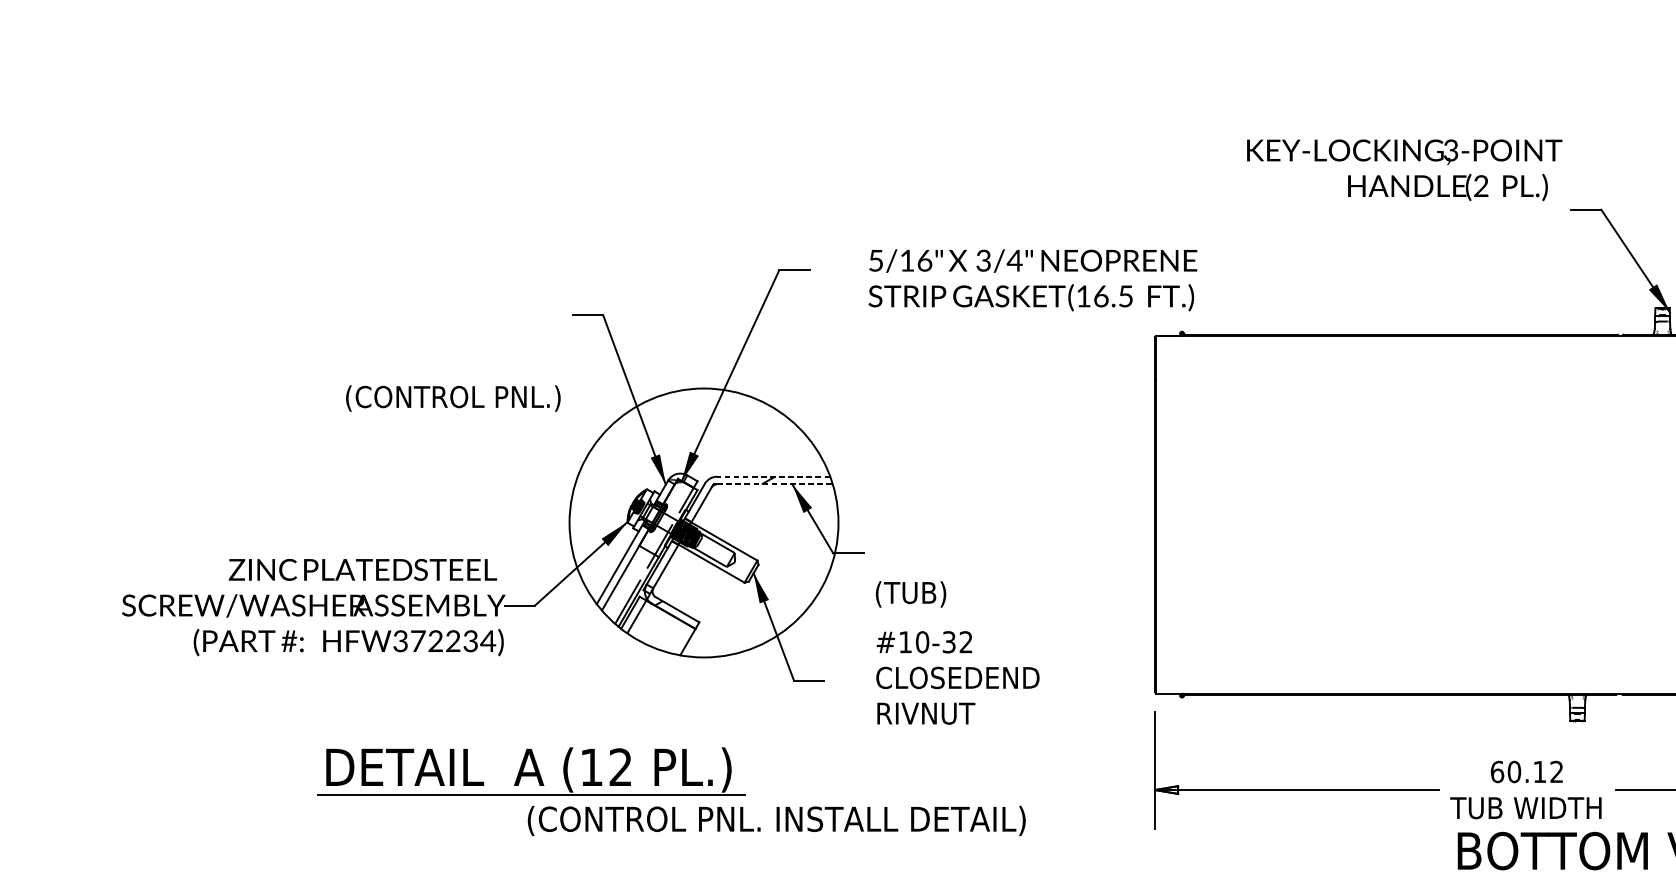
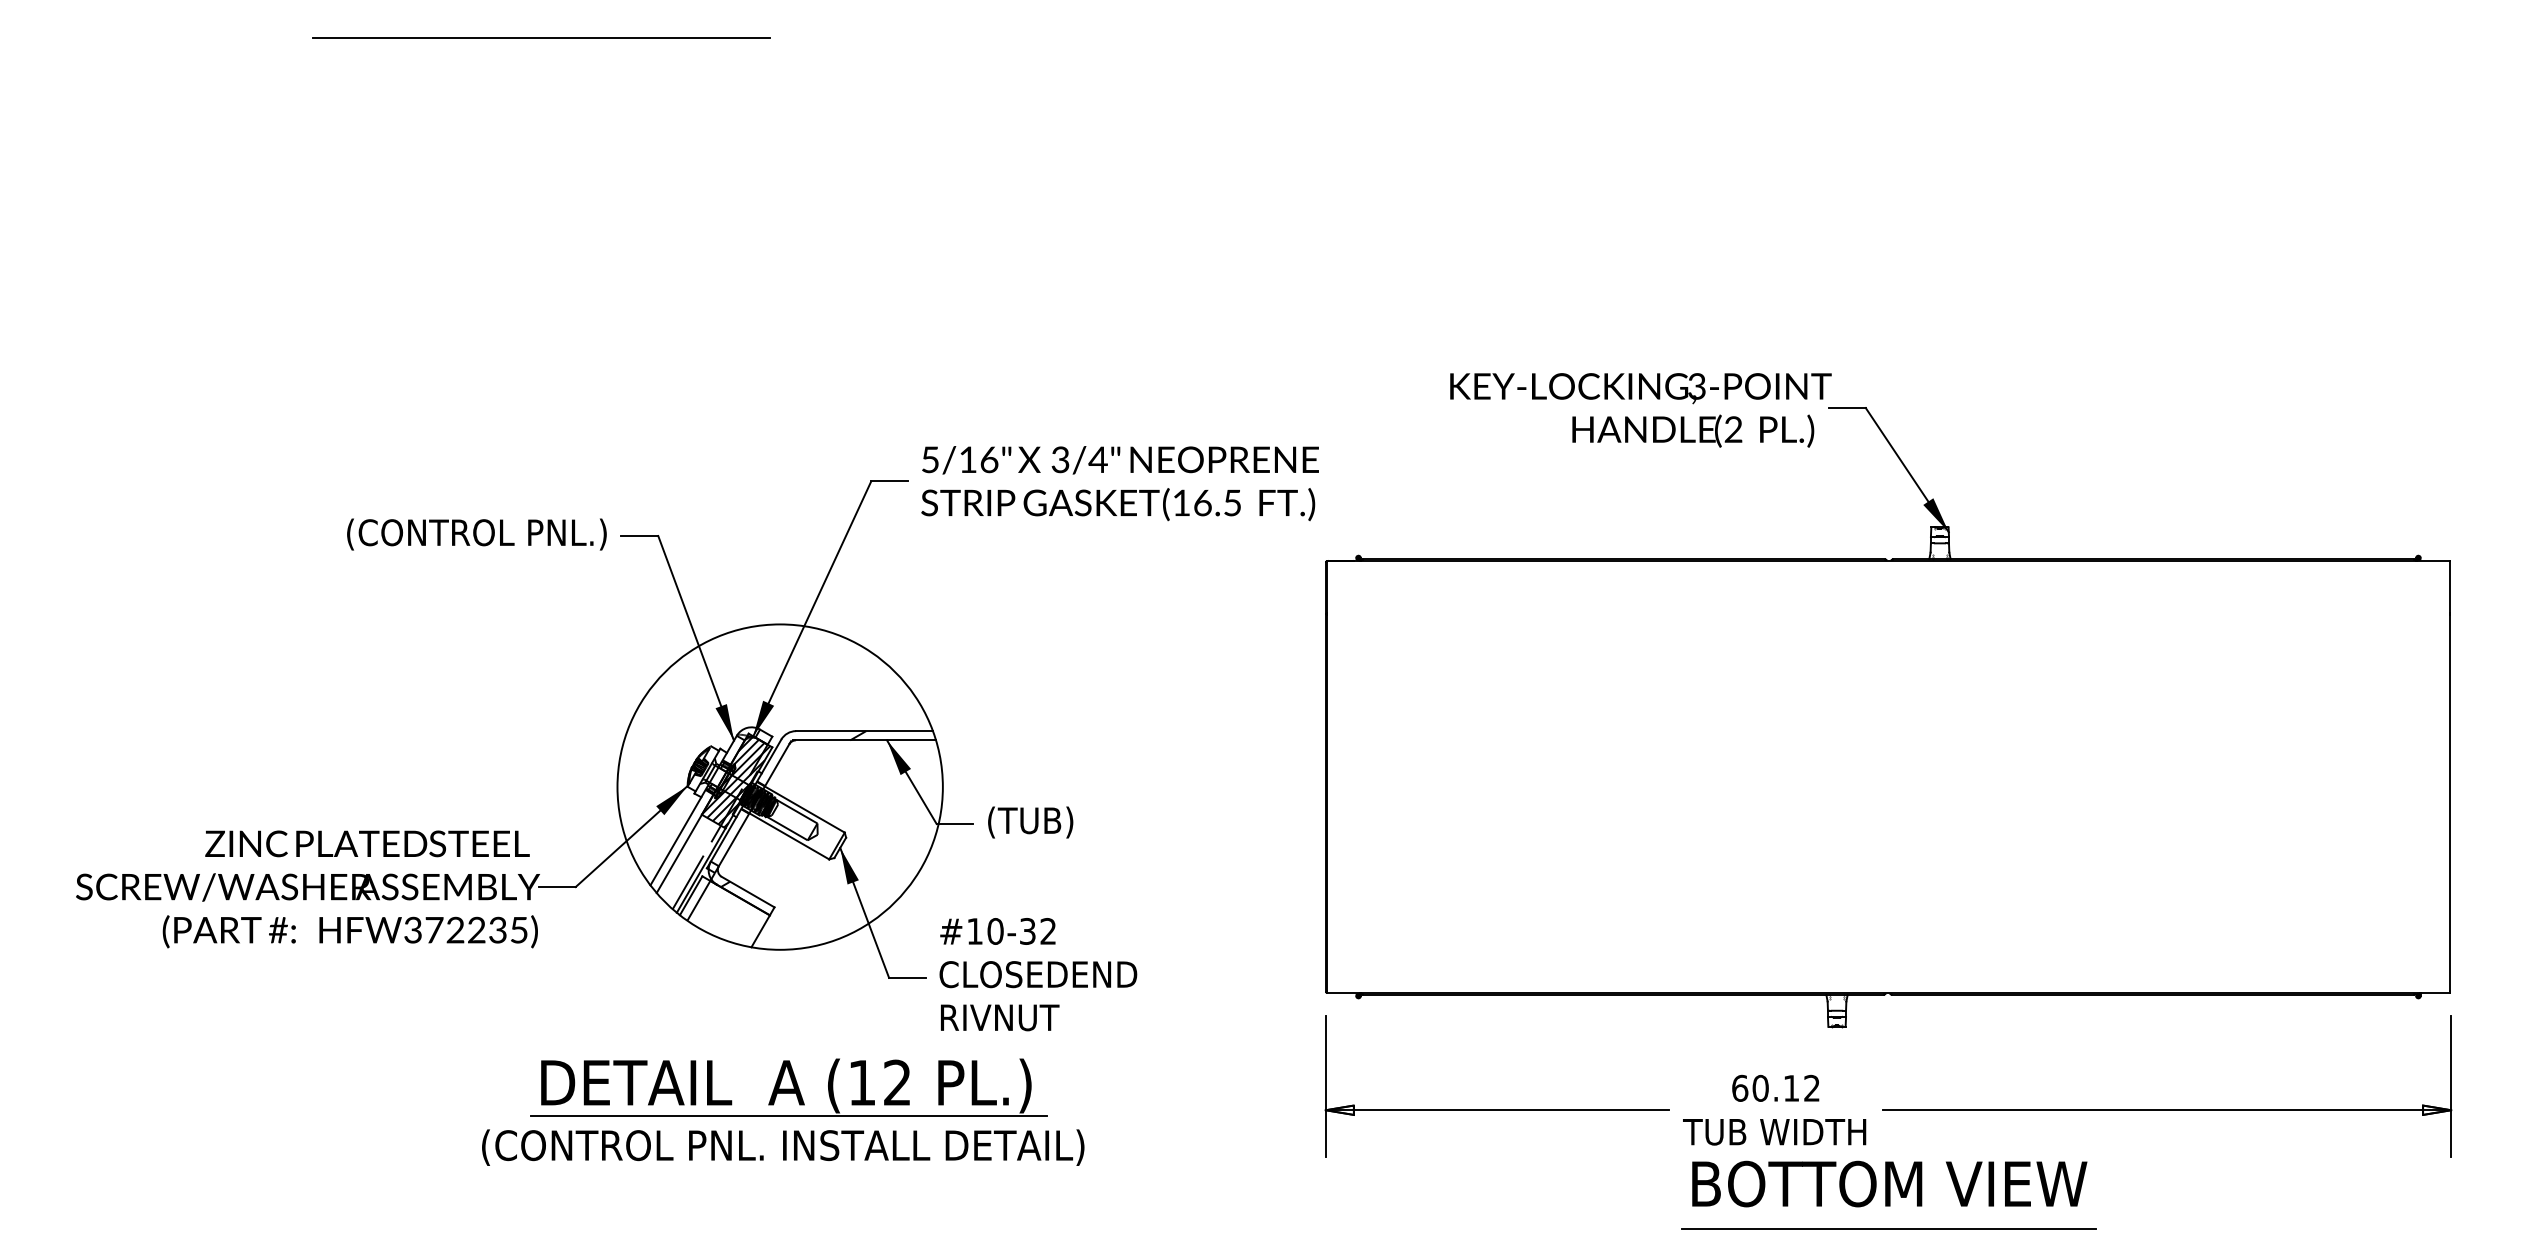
text: (1404, 170) -> (1640, 410), moved
text: (1032, 280) -> (1119, 483), moved
text: (453, 398) -> (476, 534), moved
line: (773, 477) -> (864, 731), dashed -> solid
line: (775, 484) -> (866, 740), dashed -> solid
hatch: (667, 518) -> (736, 781), added
text: (910, 594) -> (1030, 822), moved
text: (487, 641) -> (518, 930), HFW372234) -> HFW372235)
text: (958, 677) -> (1038, 974), moved
part: (530, 771) -> (788, 1087), moved
text: (777, 820) -> (783, 1147), moved

